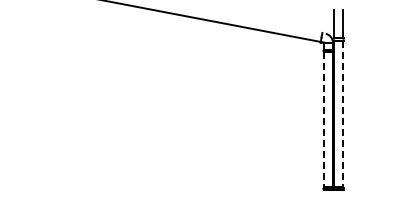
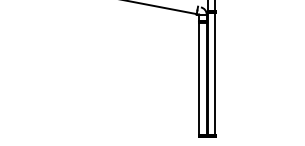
line: (343, 114) -> (215, 74), dashed -> solid
line: (323, 119) -> (198, 78), dashed -> solid

